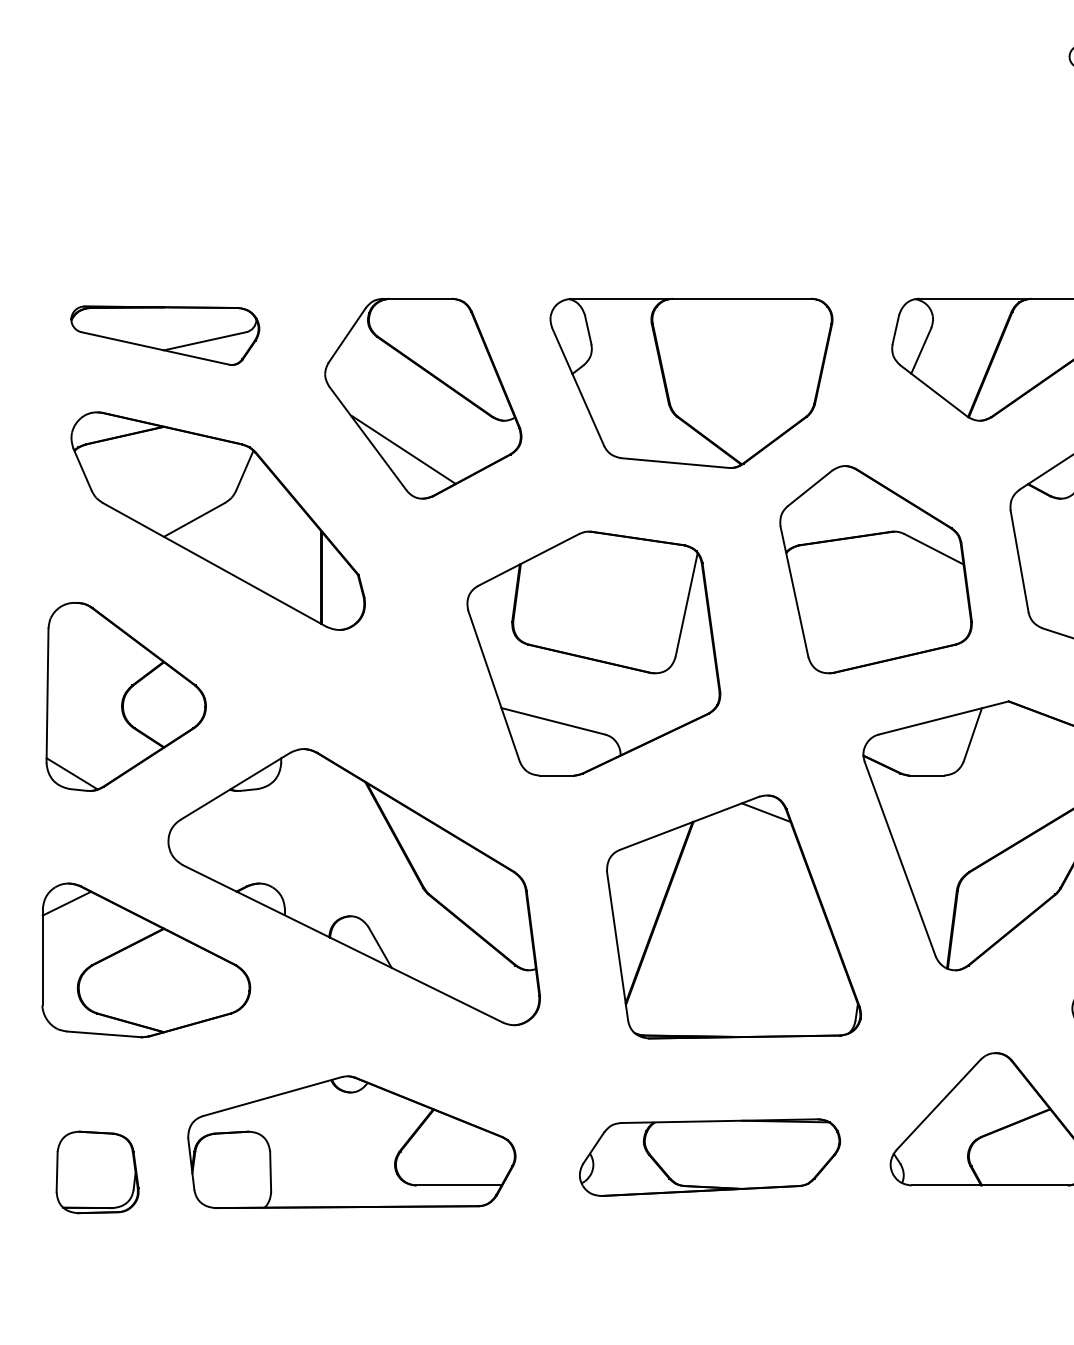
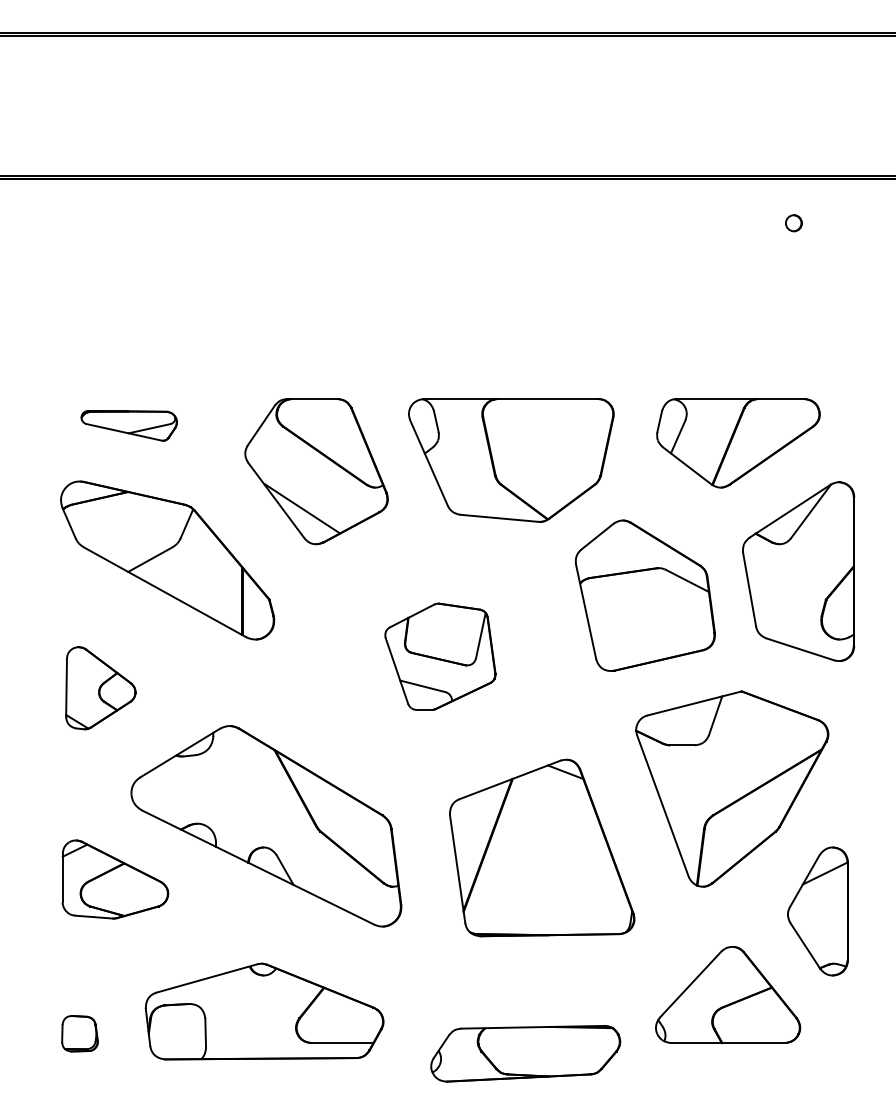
part: (165, 335) -> (129, 425), size x0.7
part: (593, 653) -> (440, 656), size x0.6
part: (125, 697) -> (100, 688), size x0.6
part: (146, 960) -> (115, 879), size x0.7
part: (709, 1157) -> (525, 1053), moved
part: (96, 1172) -> (79, 1033), size x0.6

